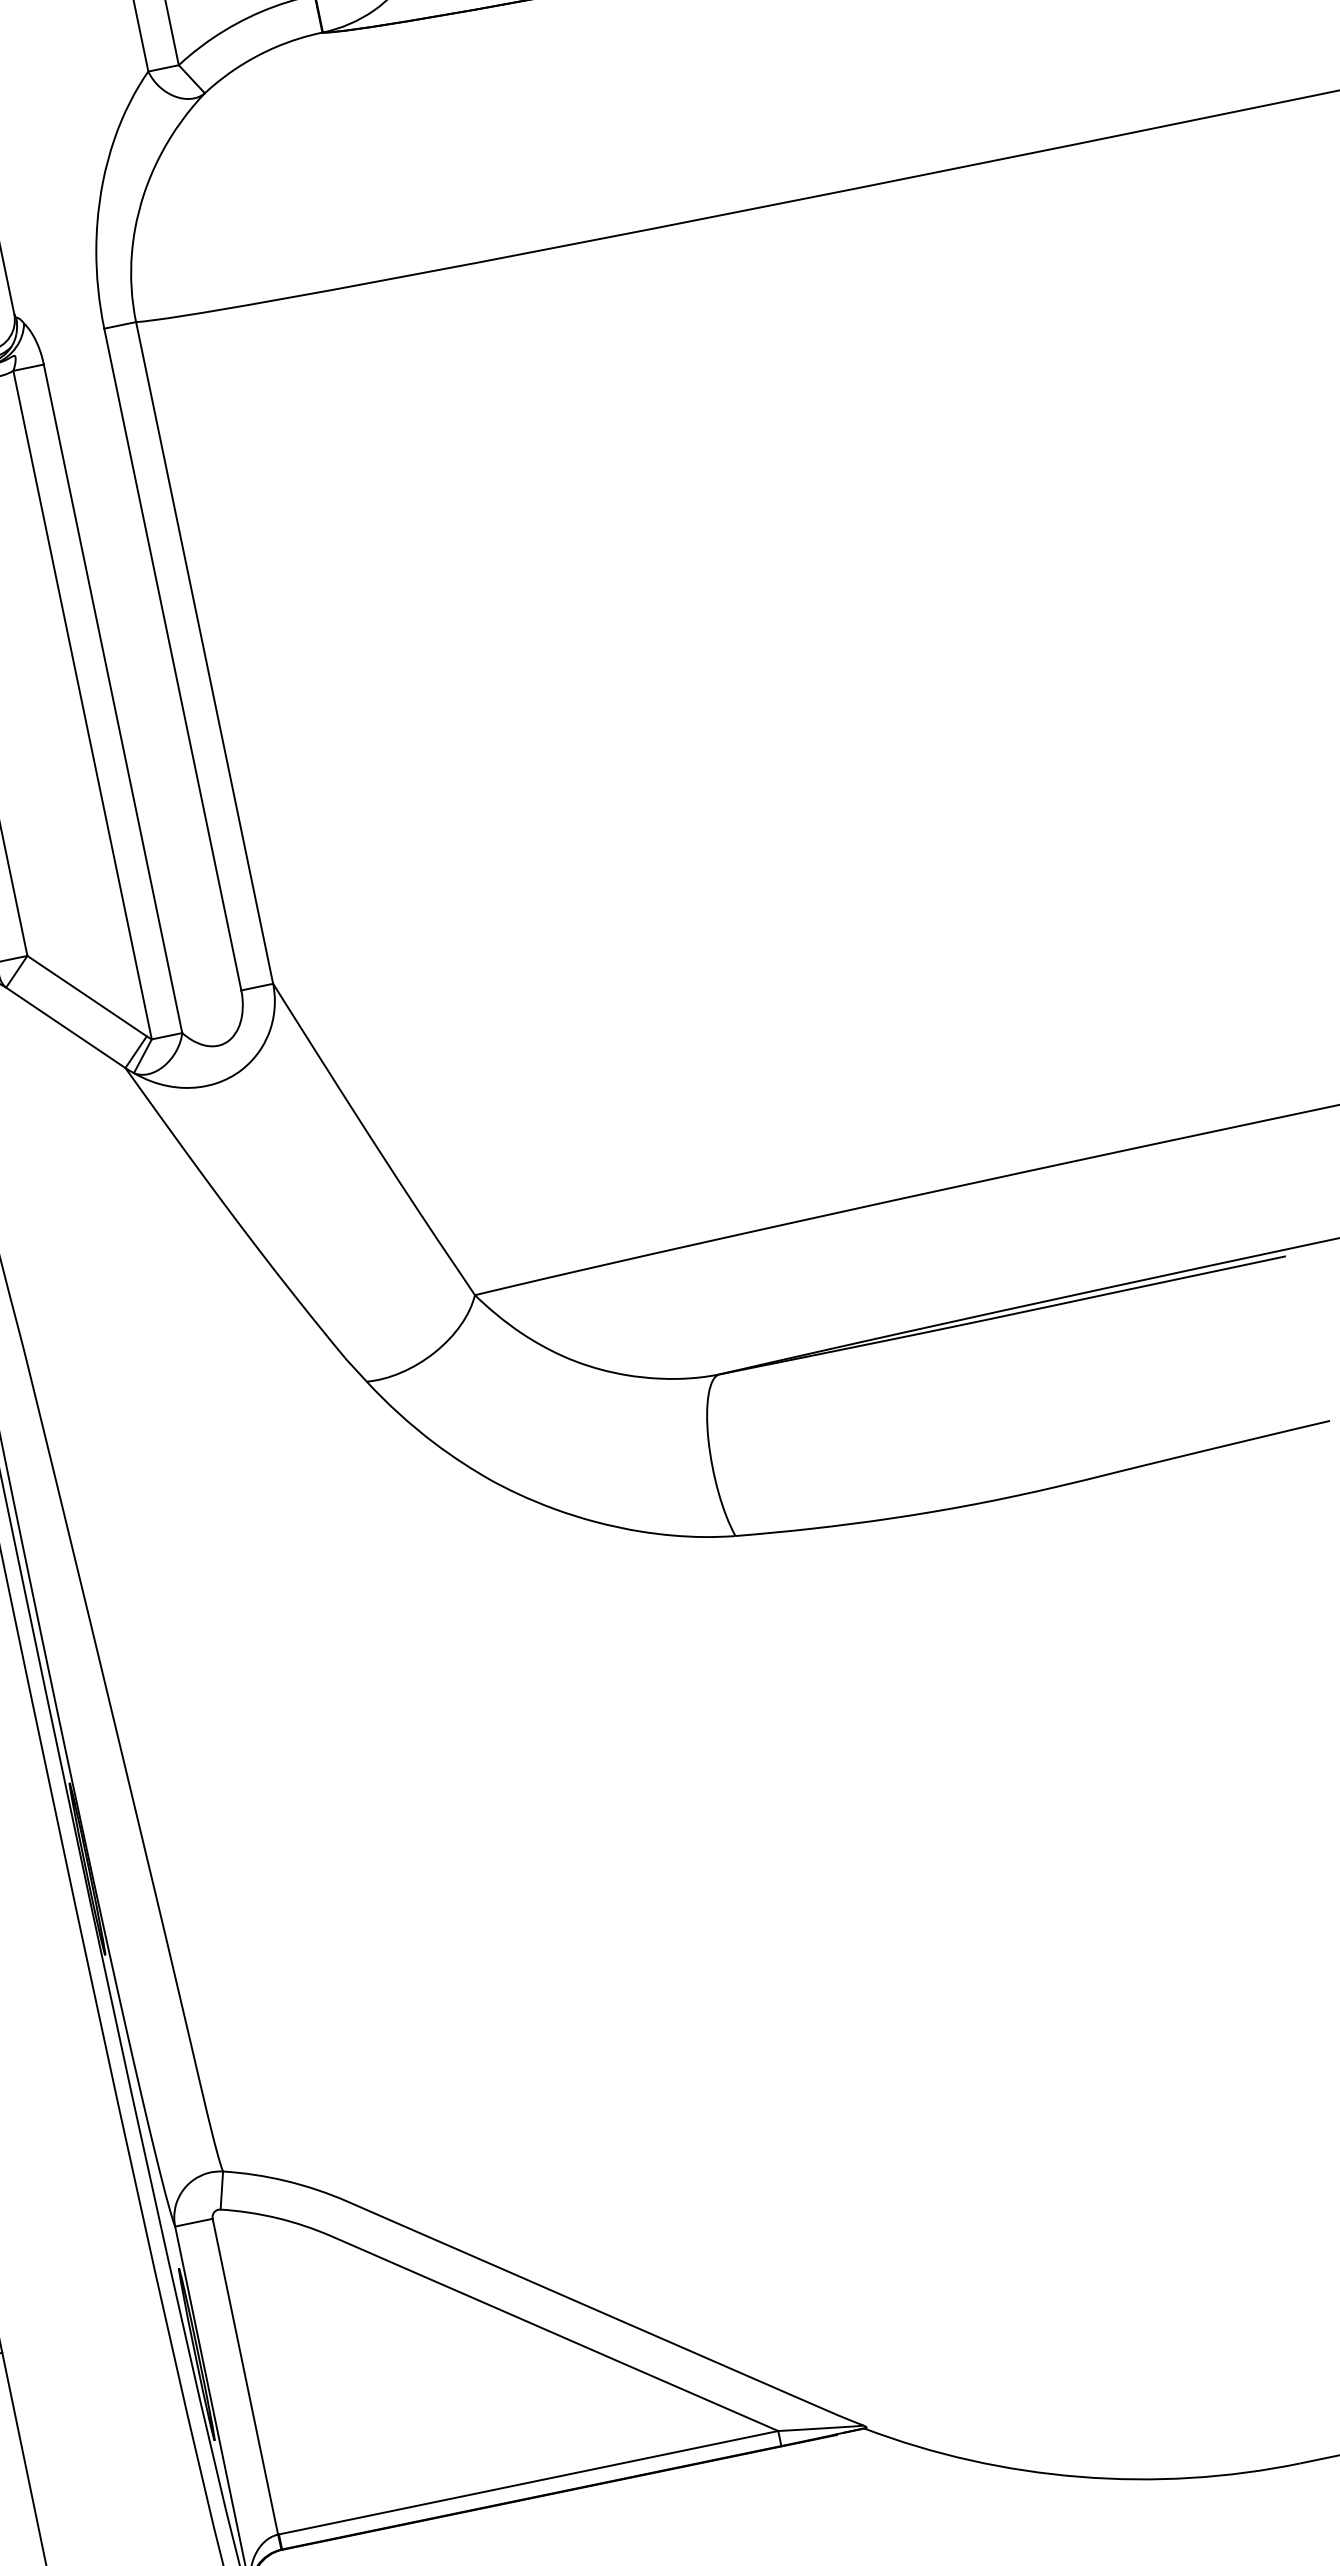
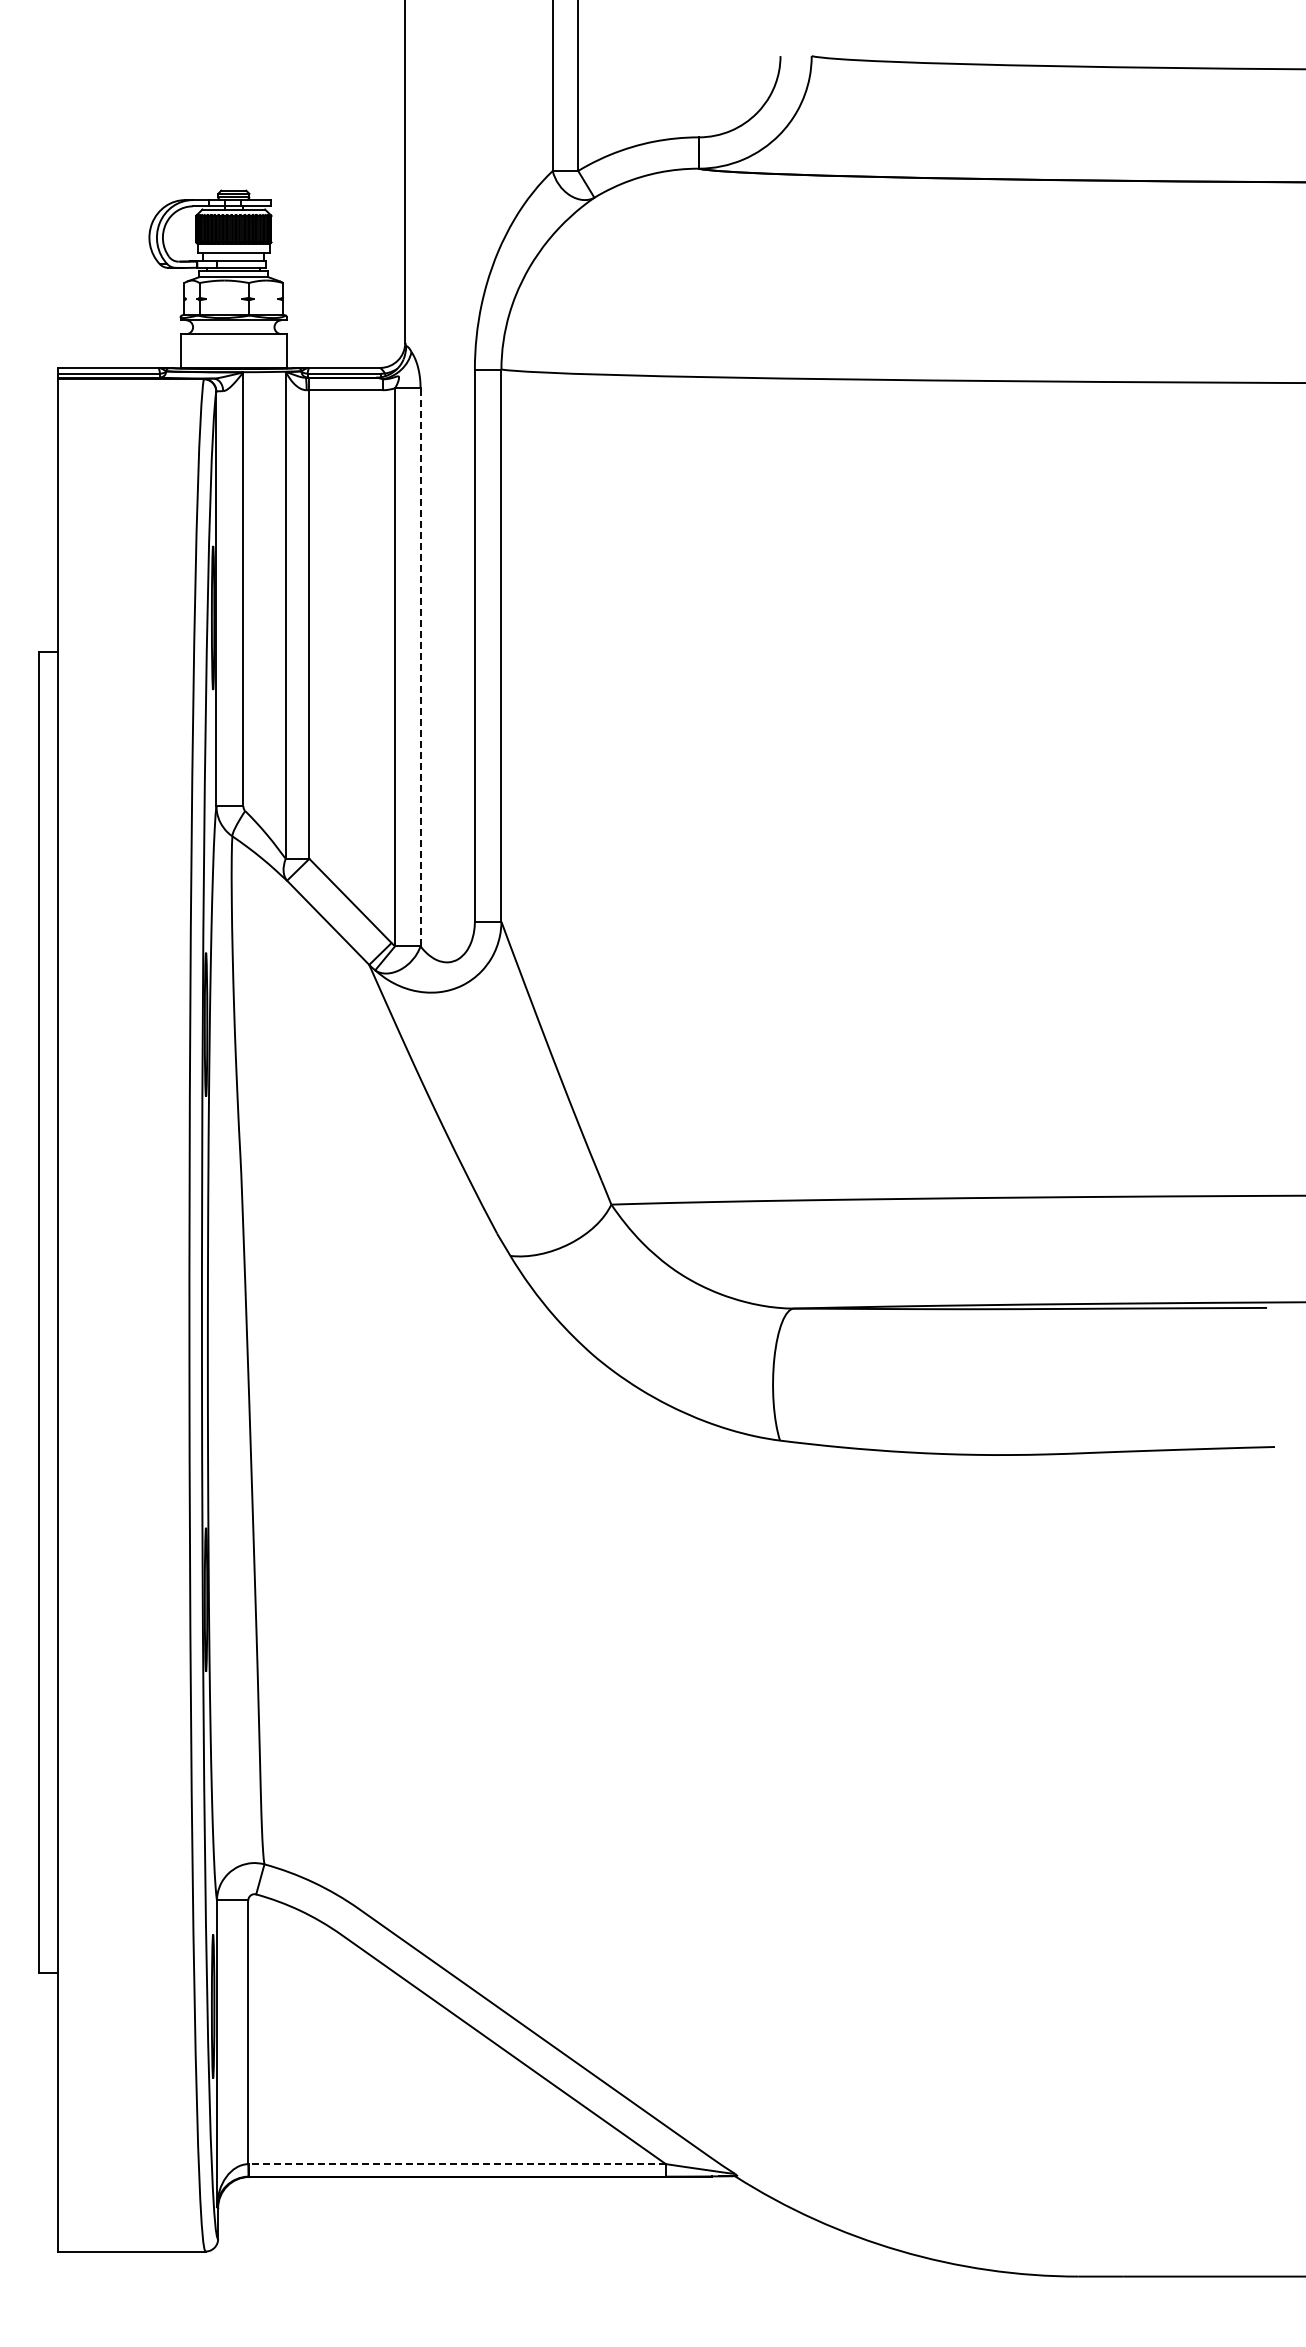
line: (112, 697) -> (420, 666), solid -> dashed
line: (527, 2483) -> (456, 2164), solid -> dashed

